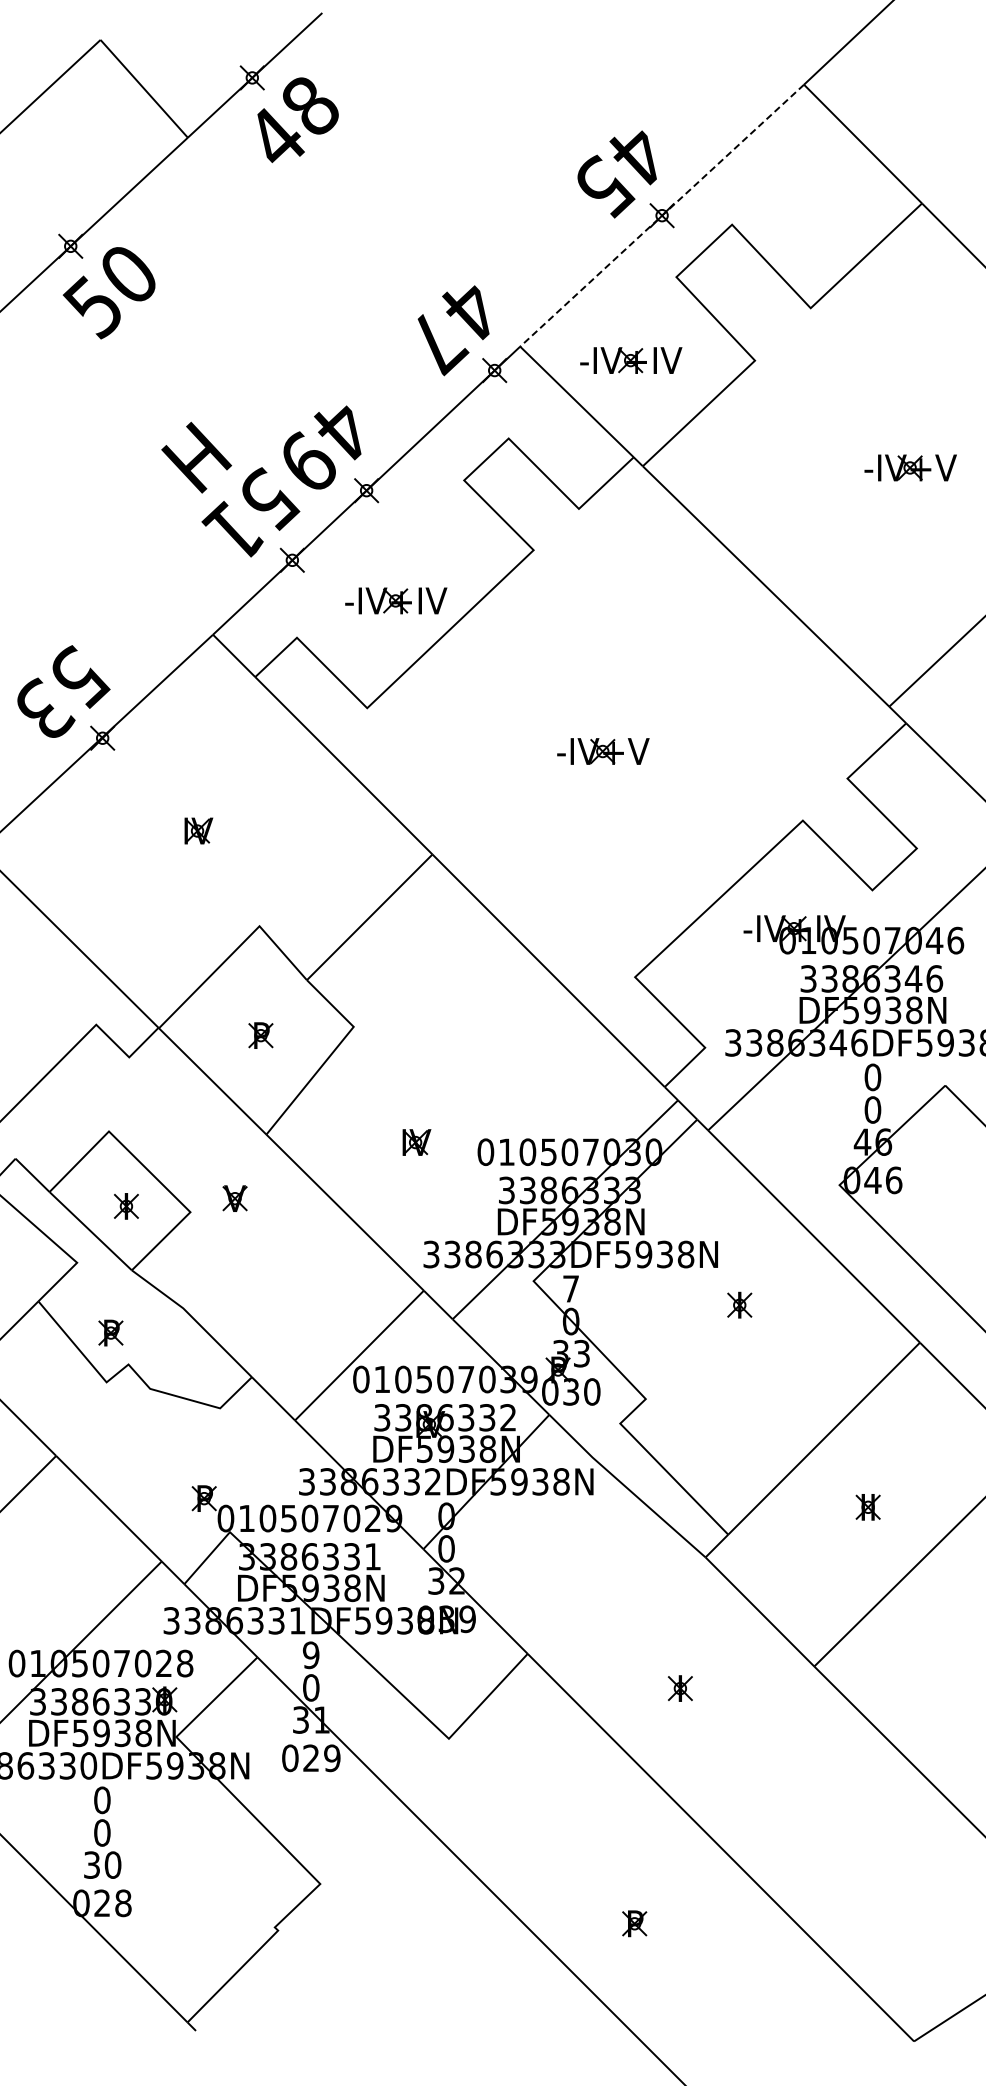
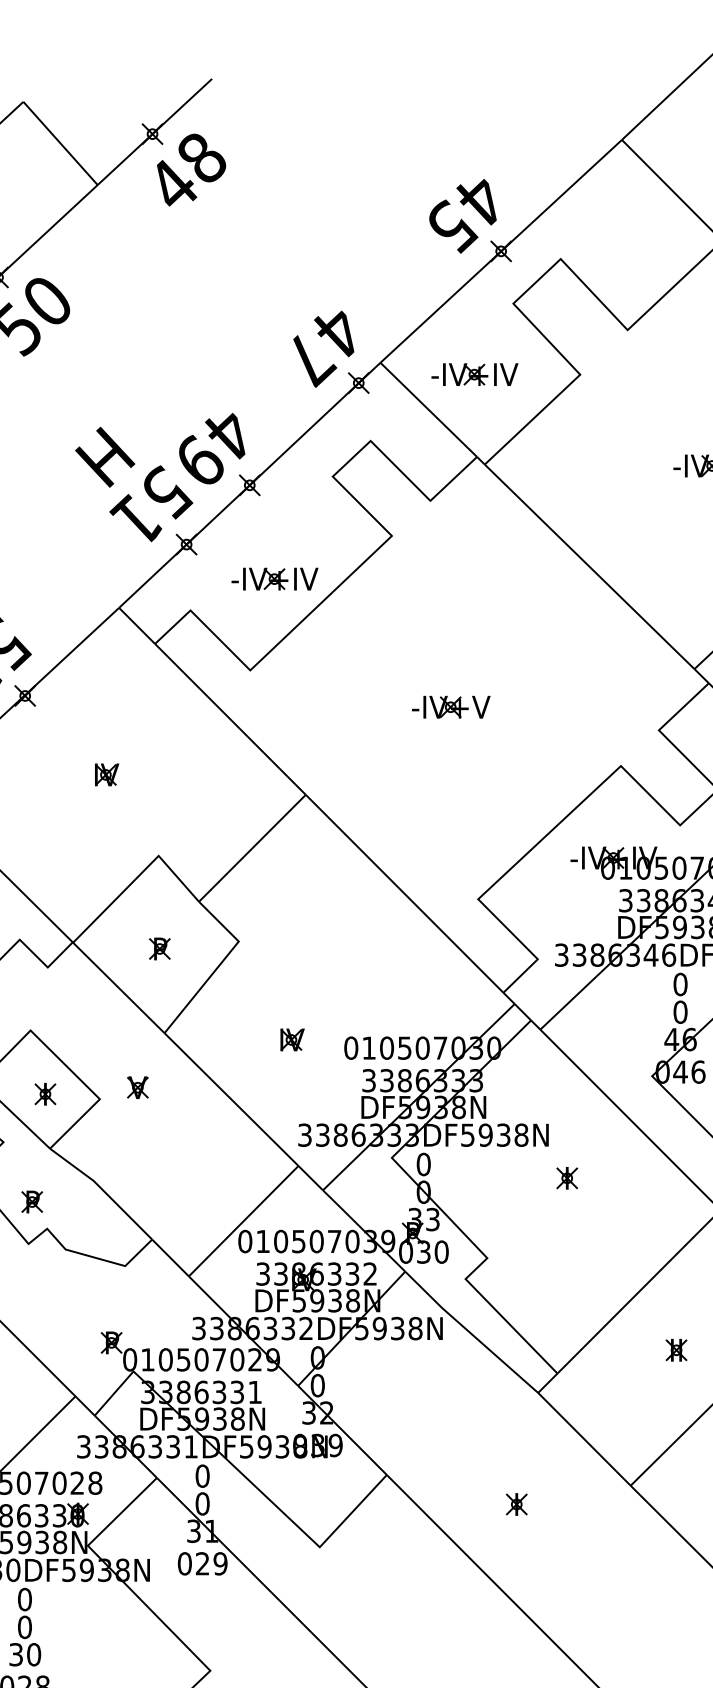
line: (661, 216) -> (500, 252), dashed -> solid
text: (570, 1288) -> (423, 1164), 7 -> 0
text: (310, 1655) -> (202, 1476), 9 -> 0

